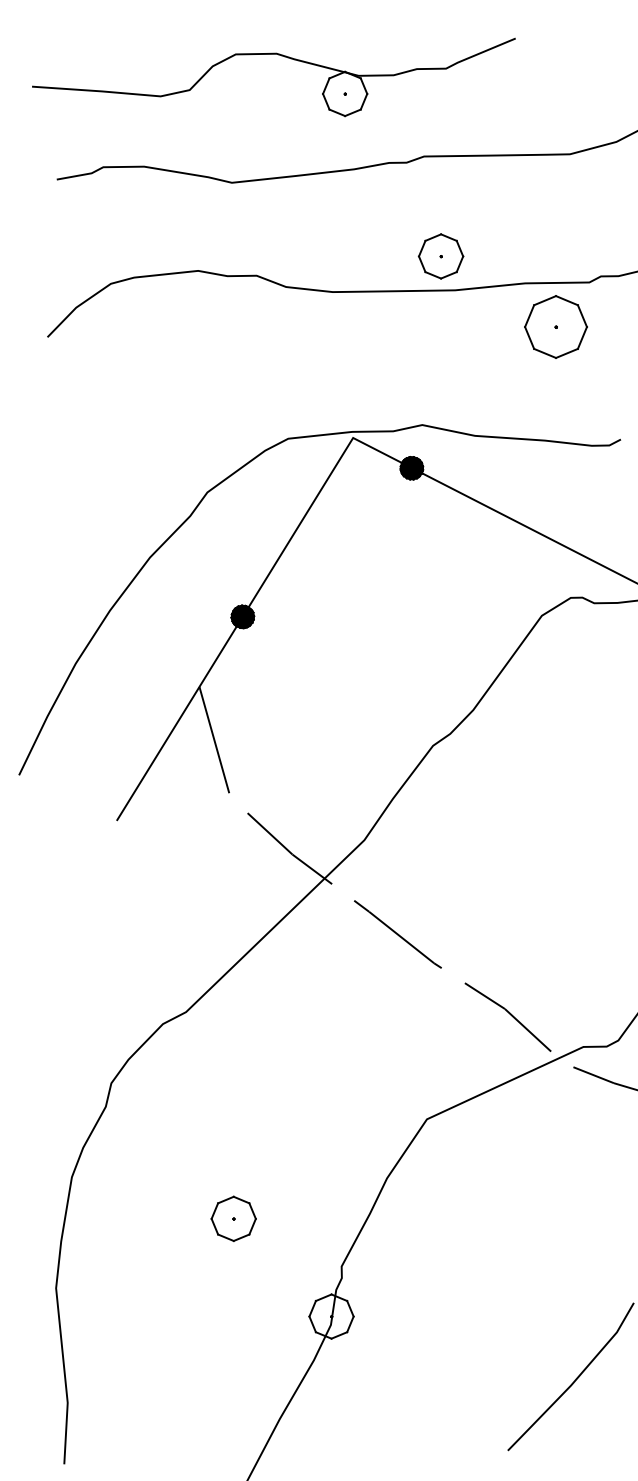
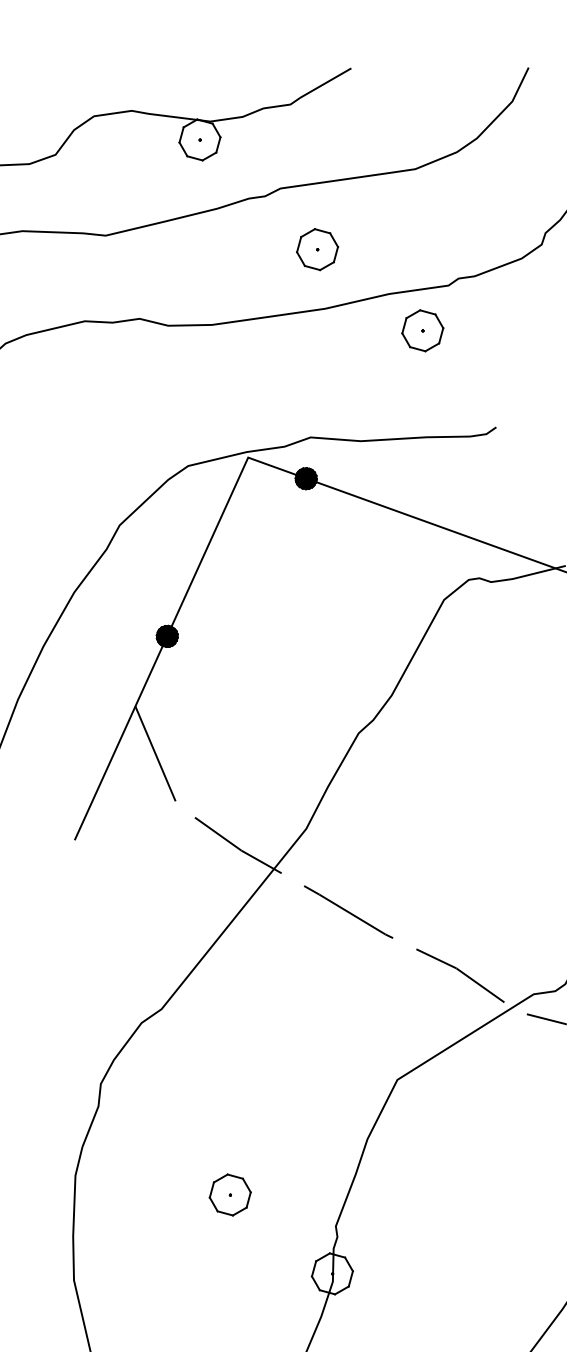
part: (440, 256) -> (316, 249), moved
part: (555, 326) -> (422, 330), size x0.71

